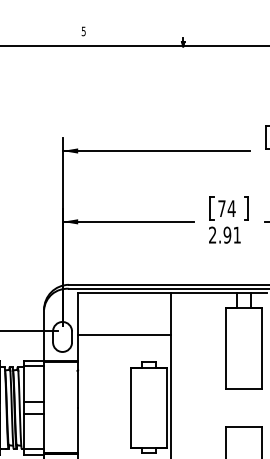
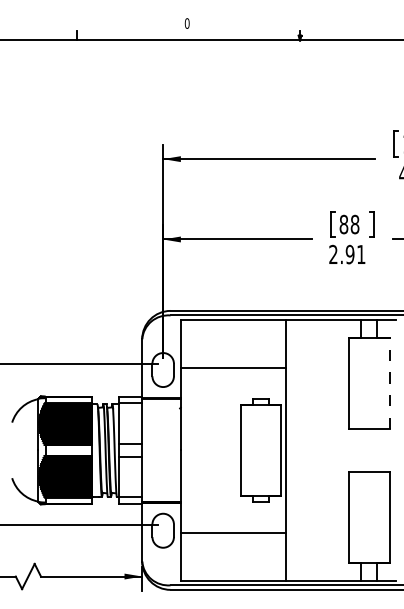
text: (83, 31) -> (186, 23), 5 -> 0
text: (226, 208) -> (349, 224), 74 -> 88
line: (262, 348) -> (389, 383), solid -> dashed

